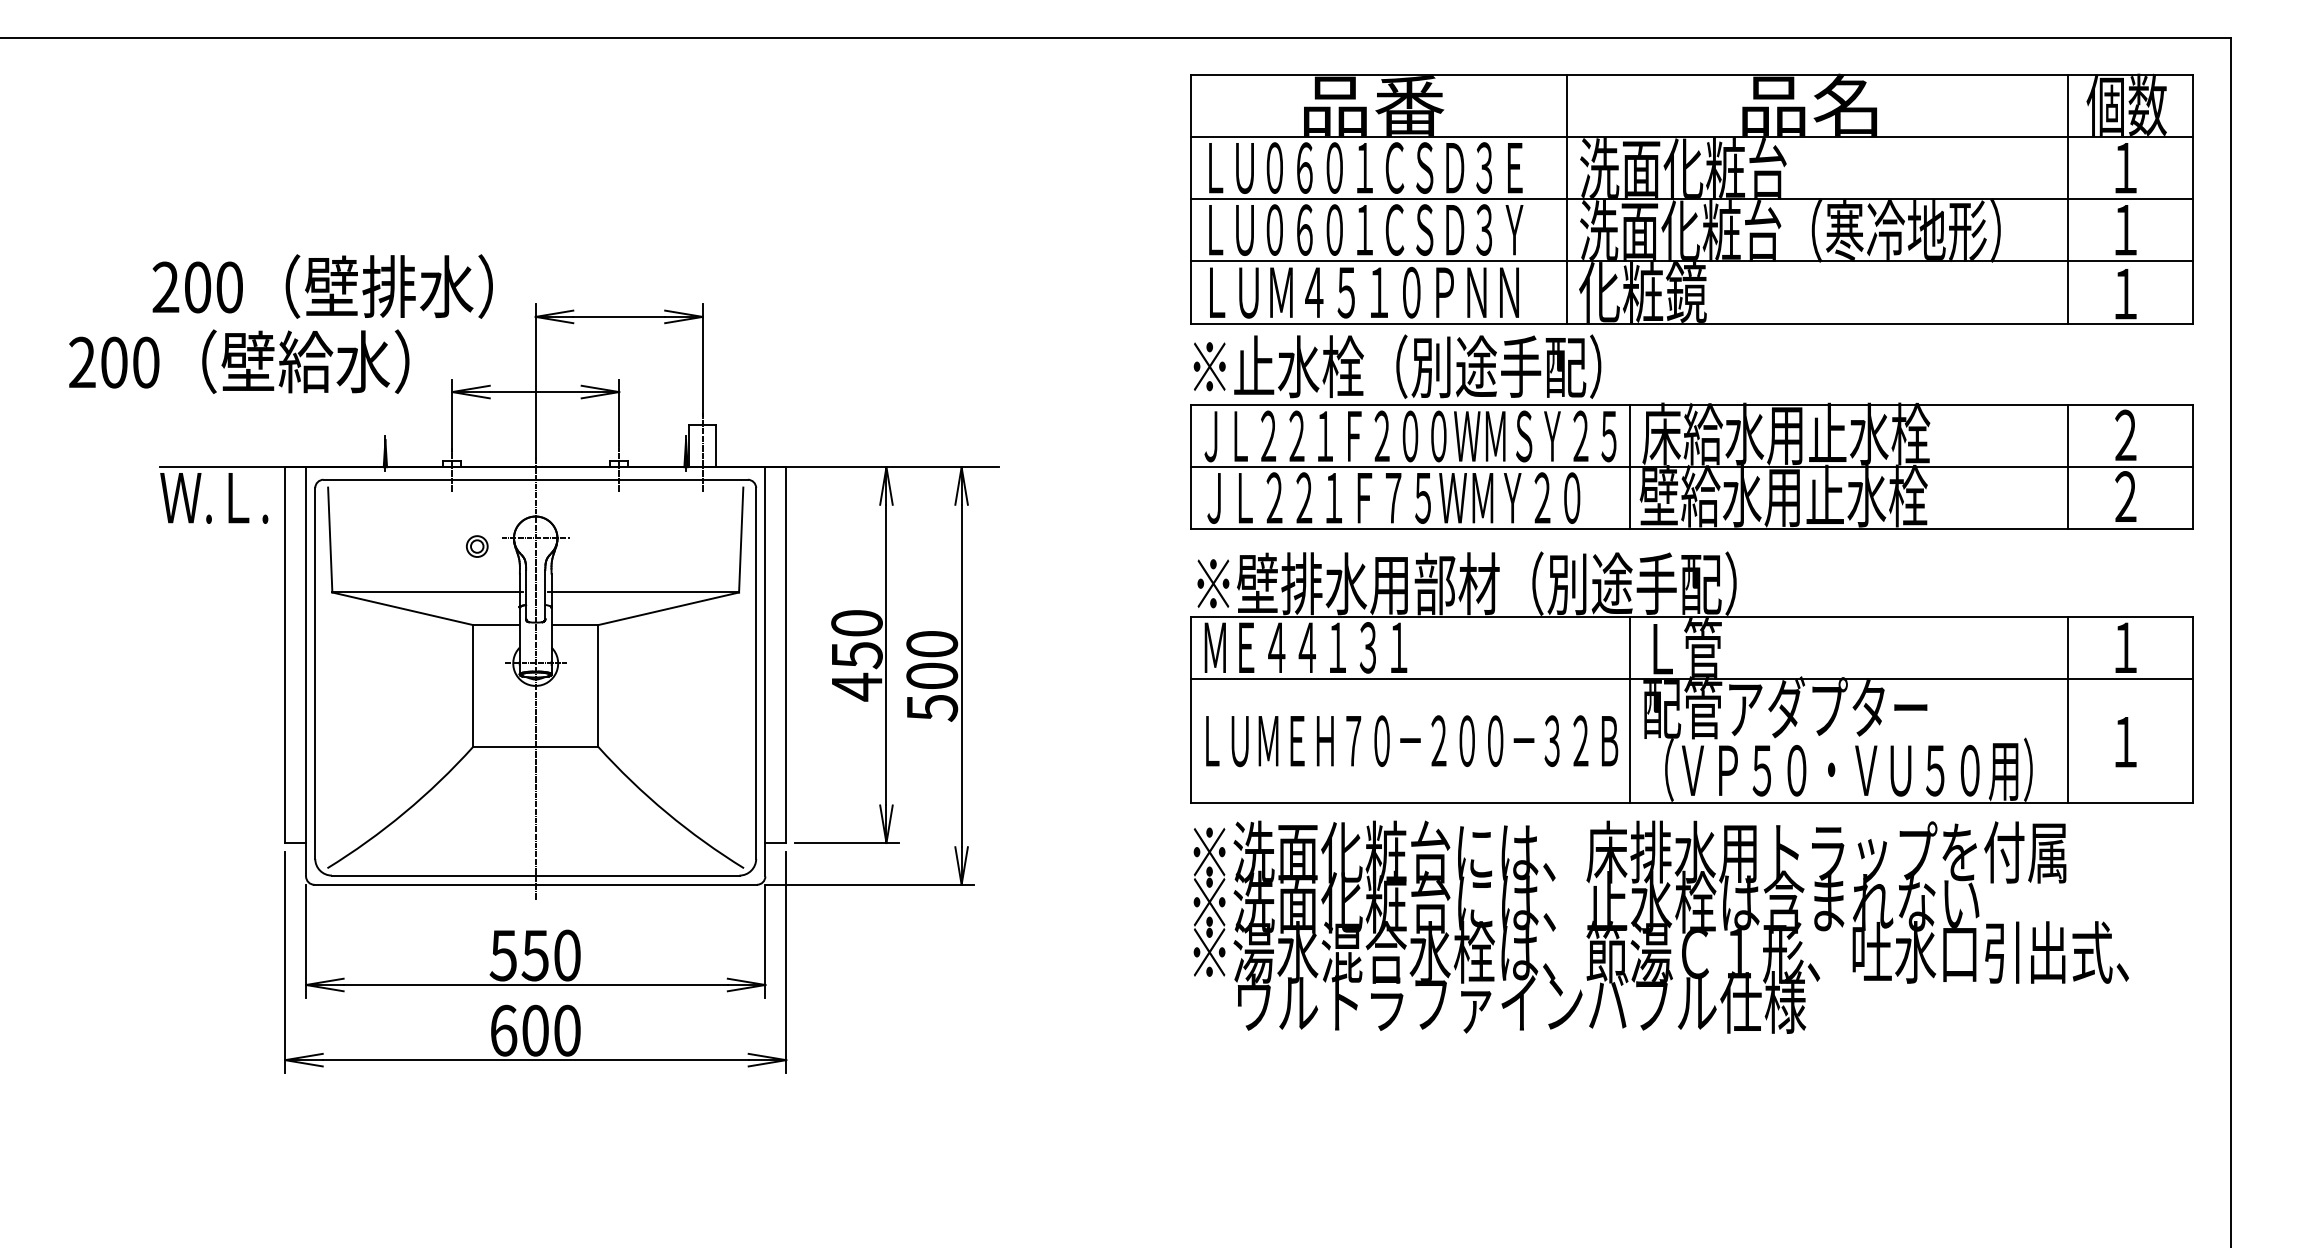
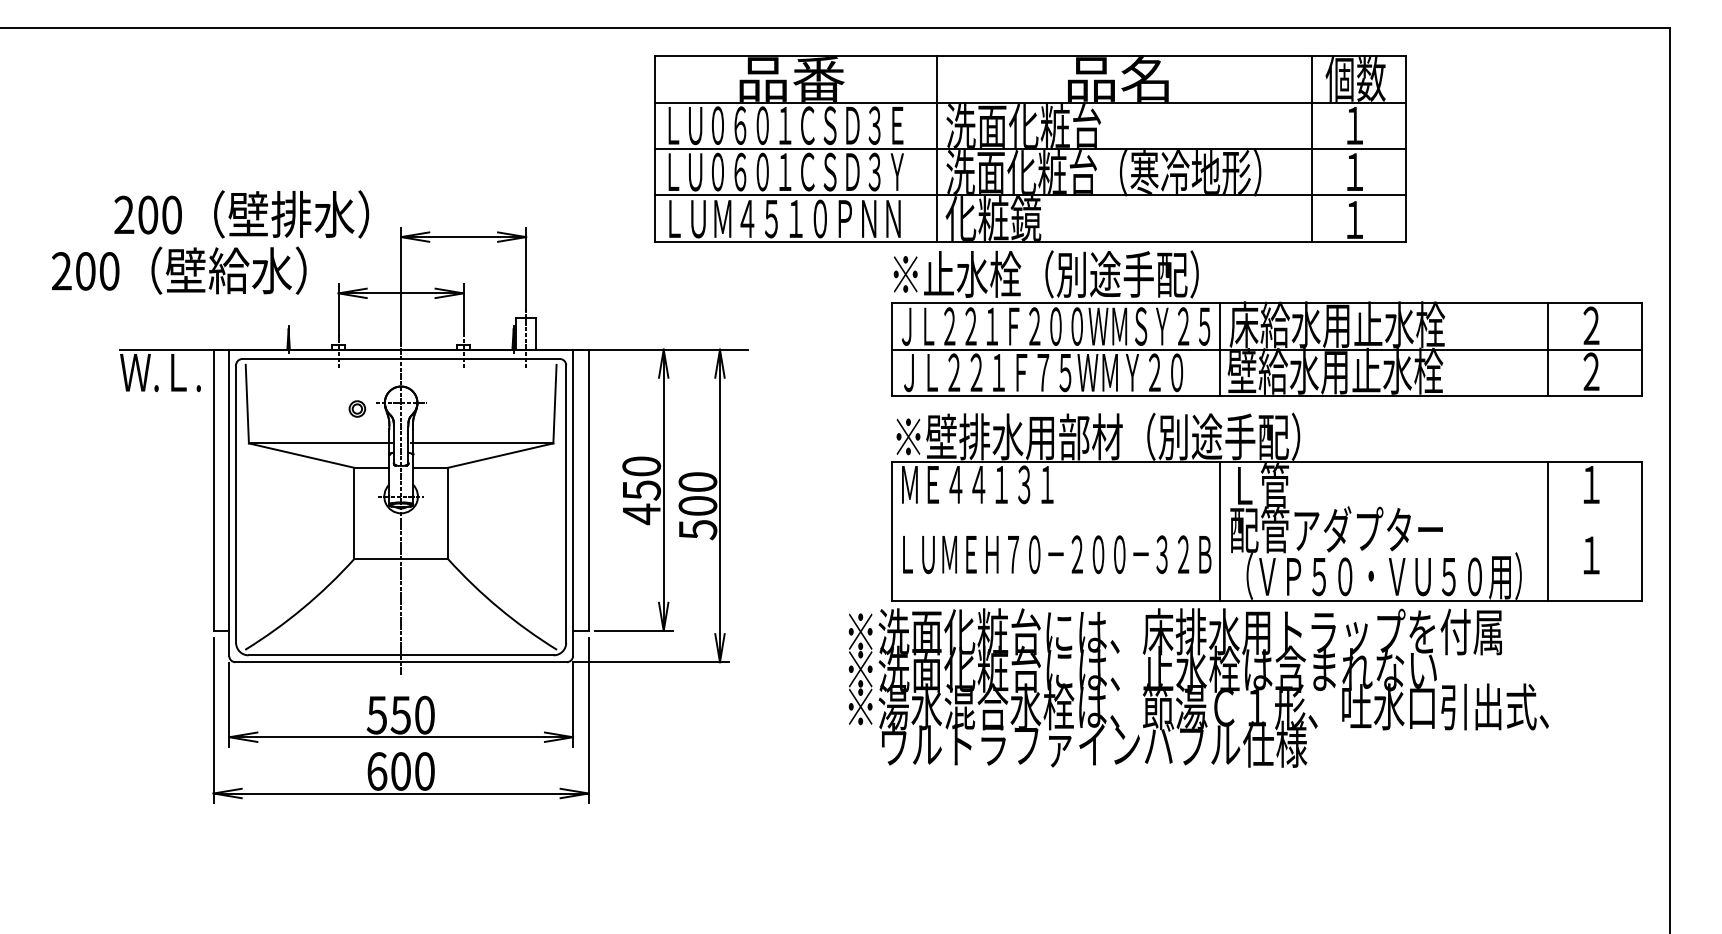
part: (1691, 198) -> (1029, 148), moved
line: (1692, 678) -> (1267, 507), removed
text: (1660, 926) -> (1198, 687), moved

